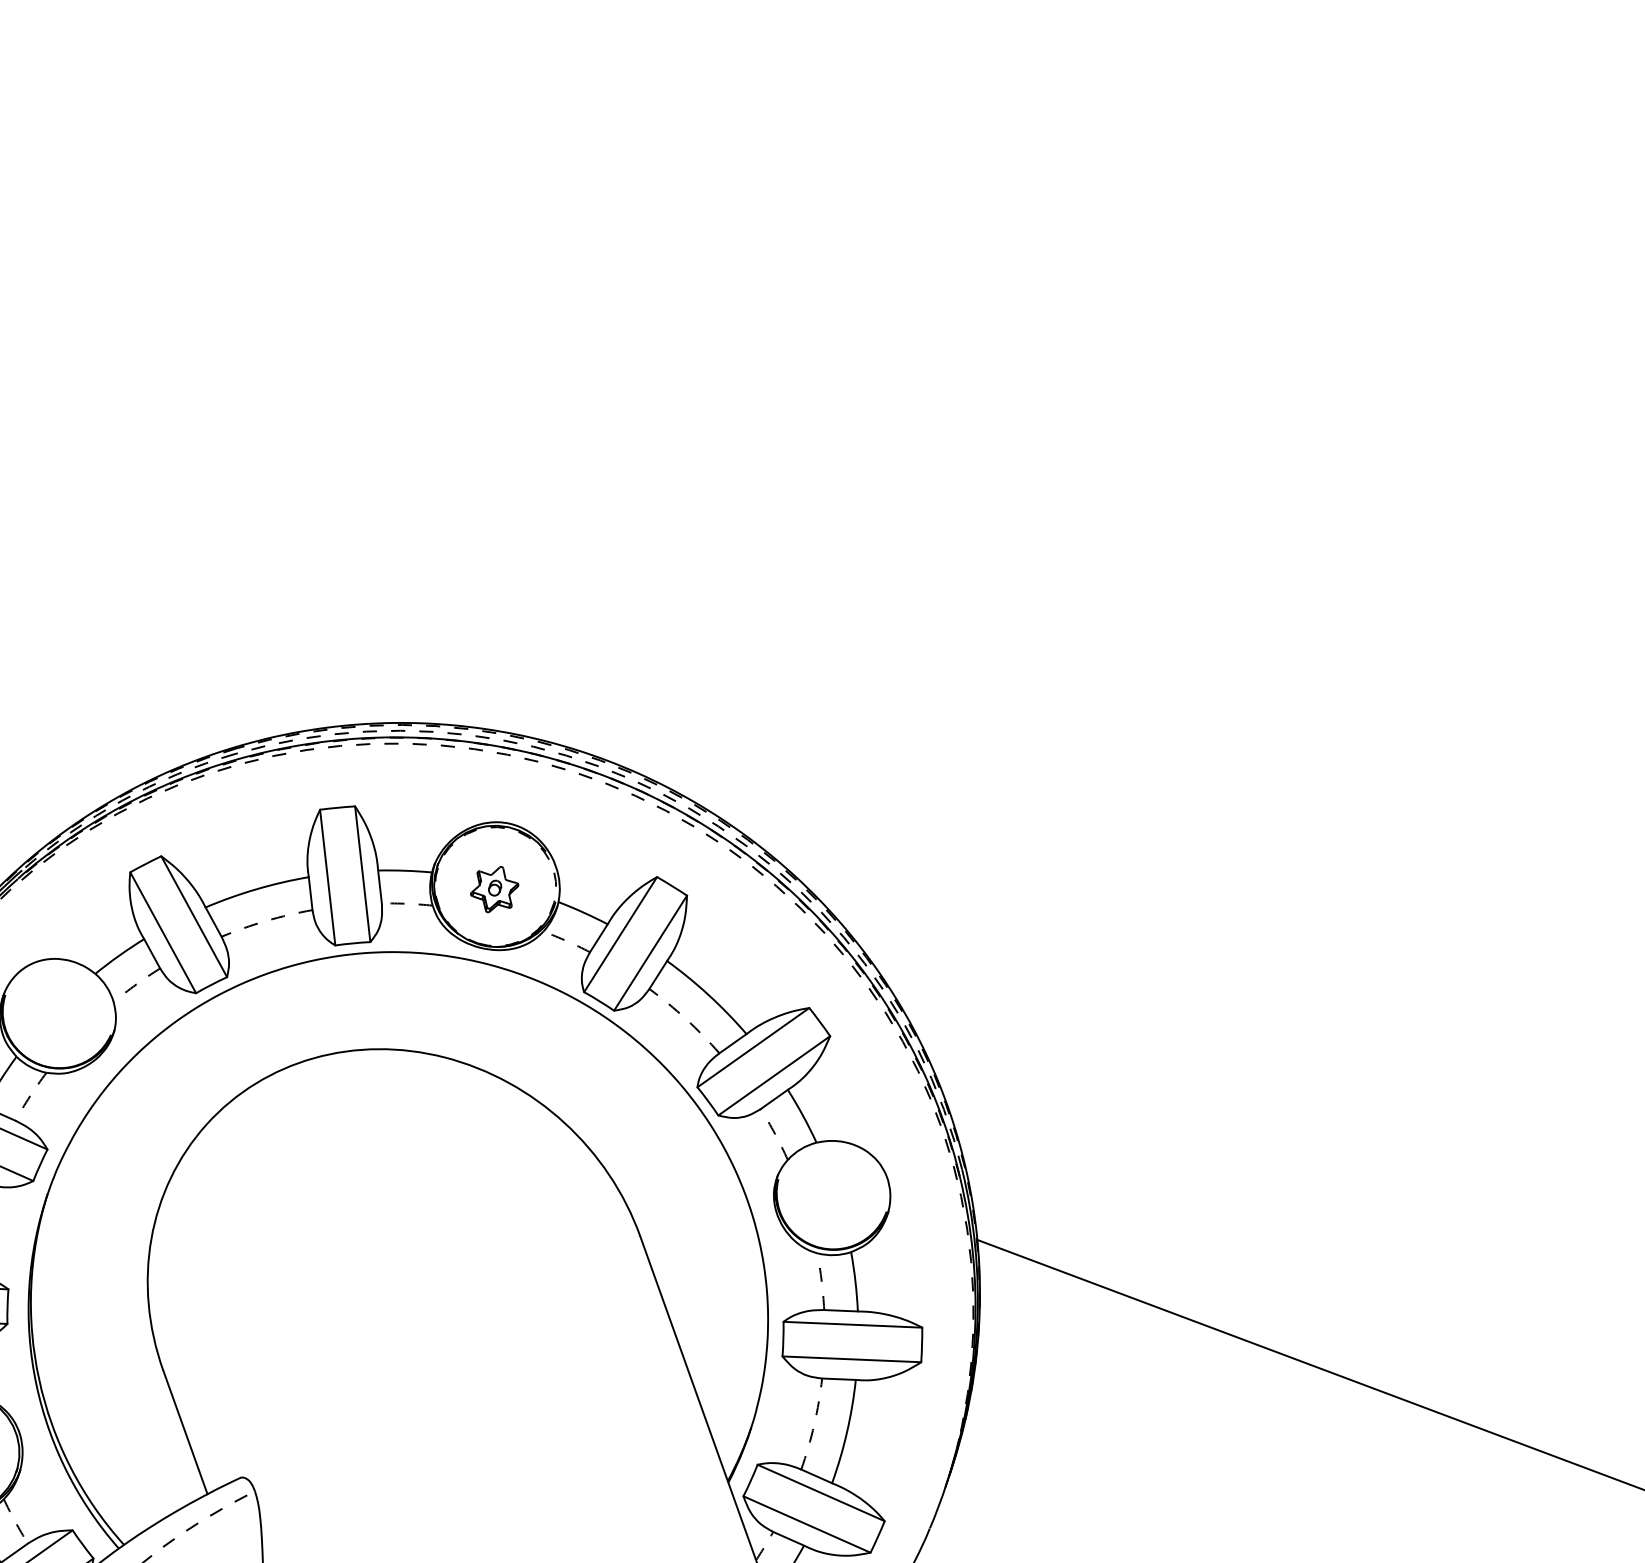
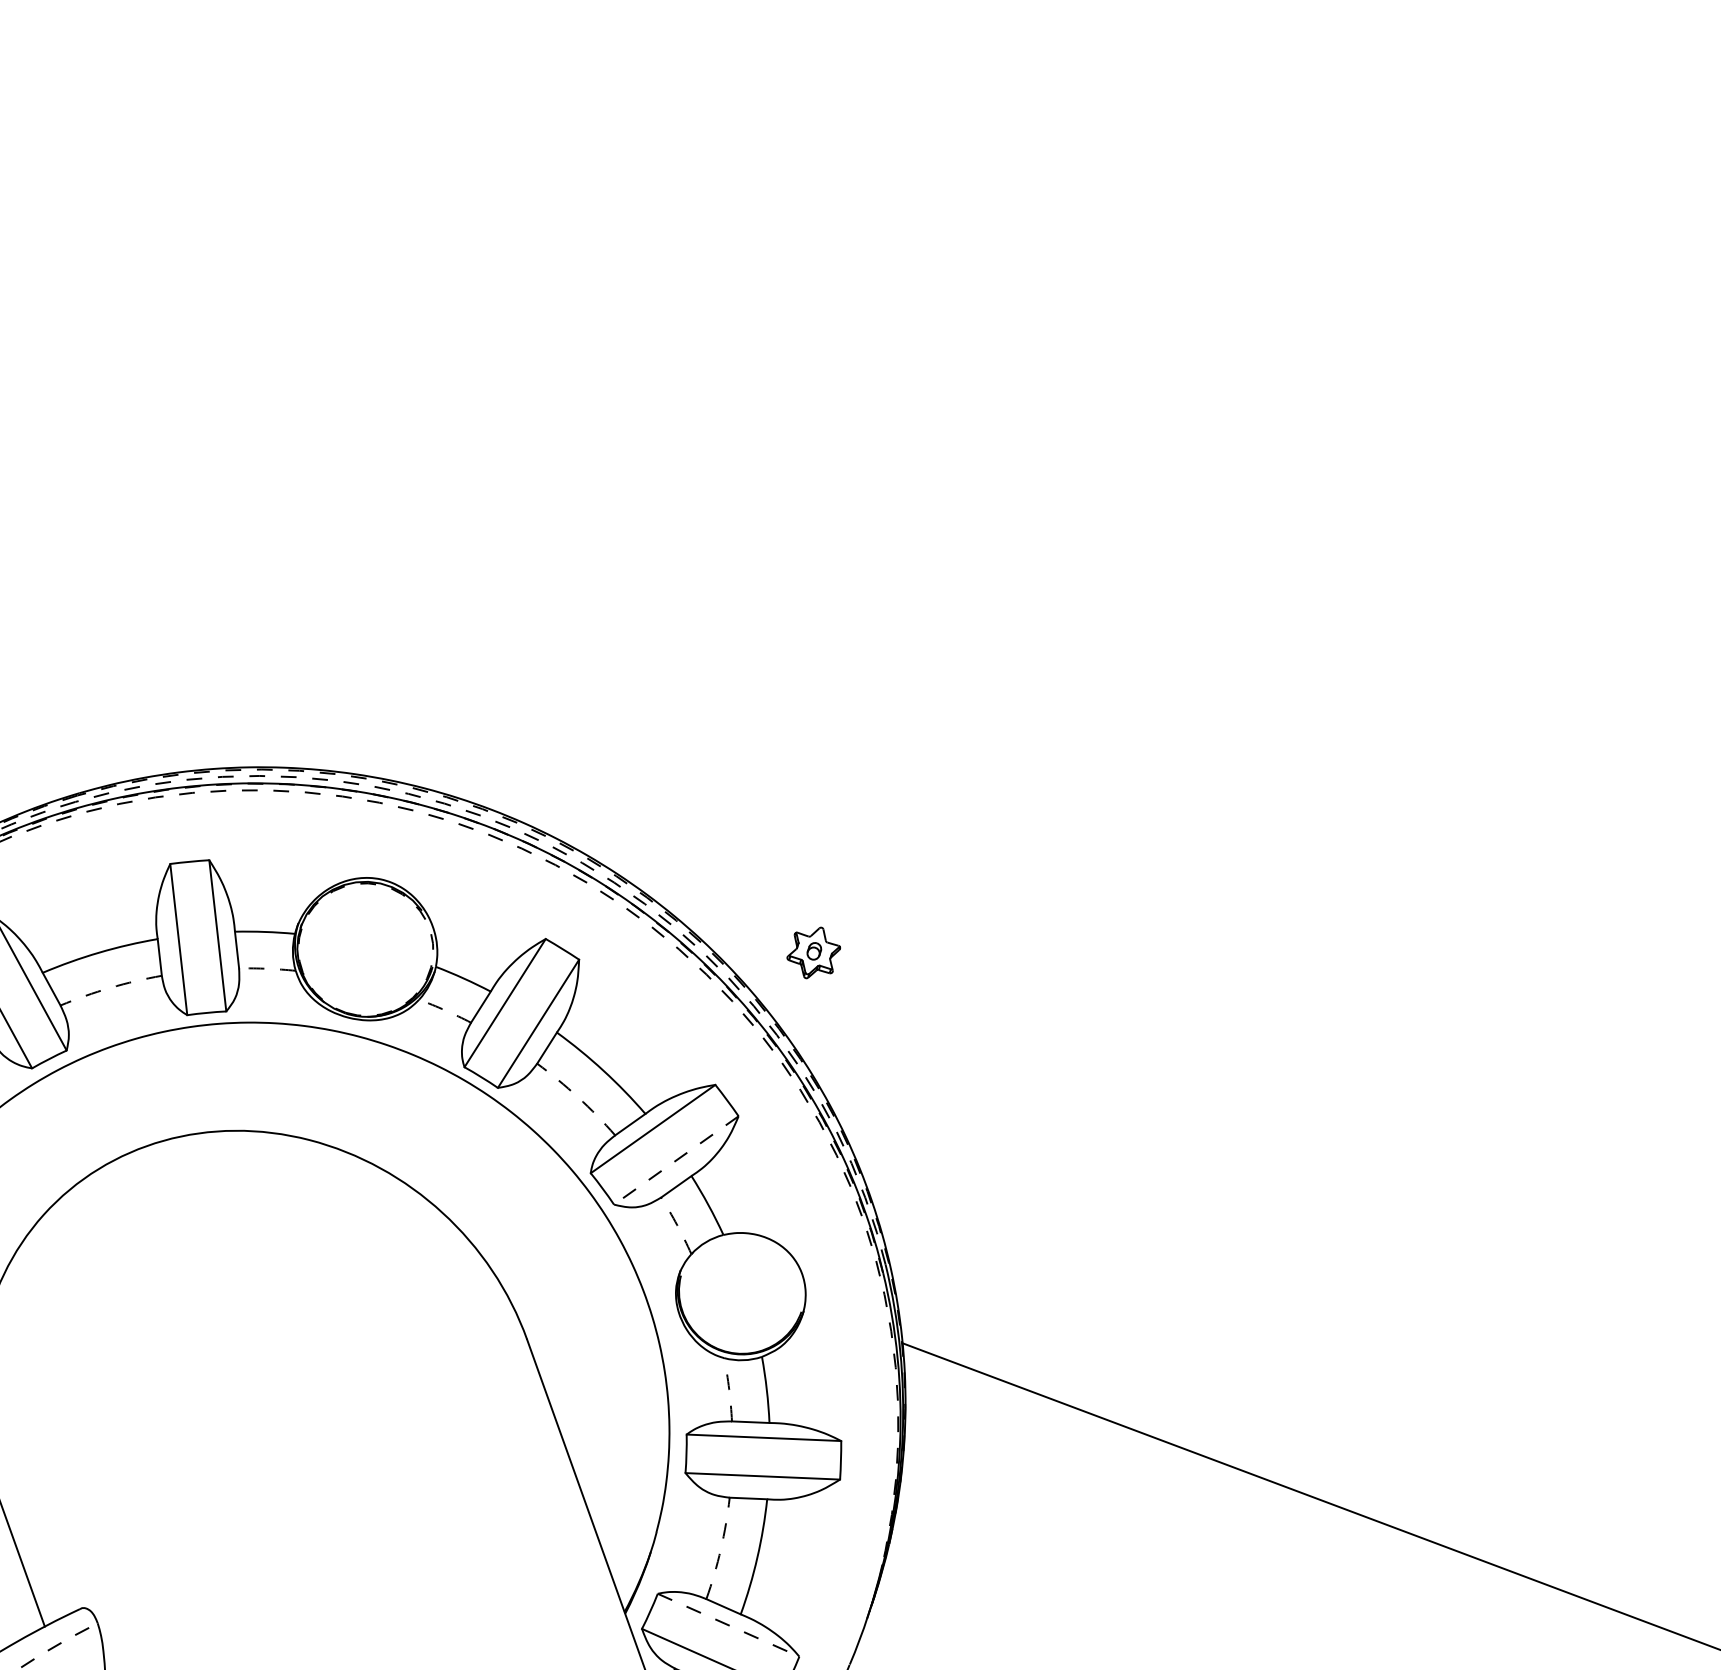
part: (494, 889) -> (813, 952), moved
line: (774, 1075) -> (676, 1160), solid -> dashed
line: (821, 1492) -> (728, 1624), solid -> dashed

